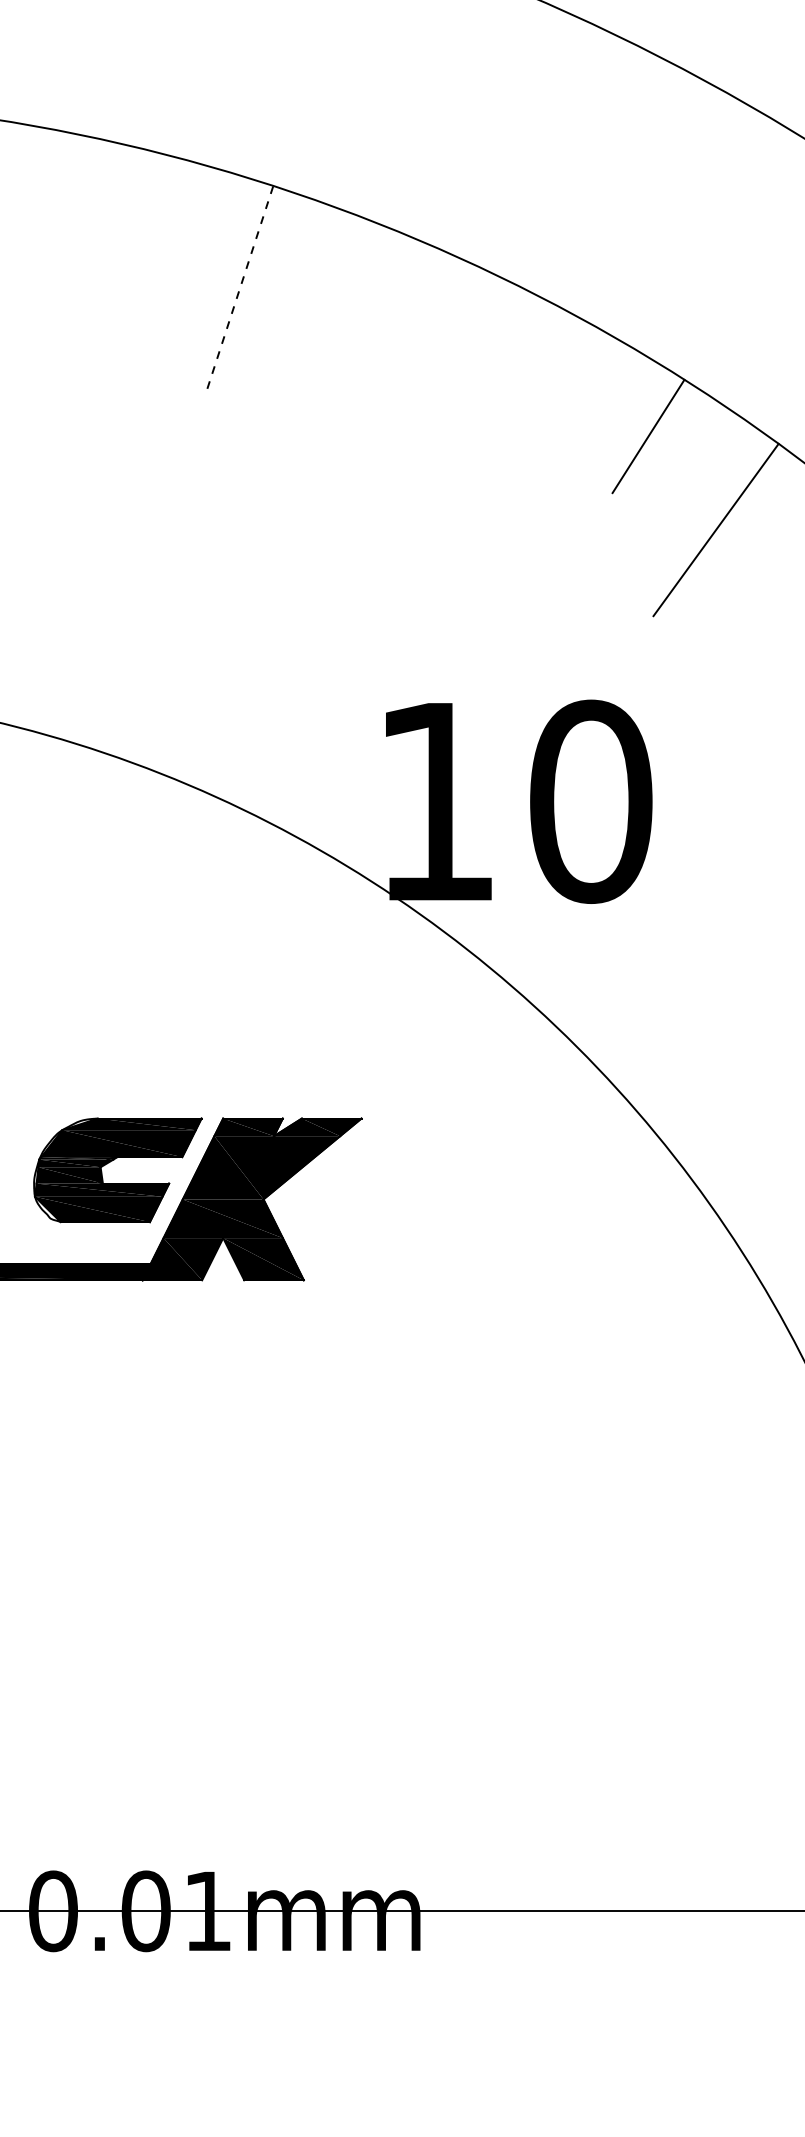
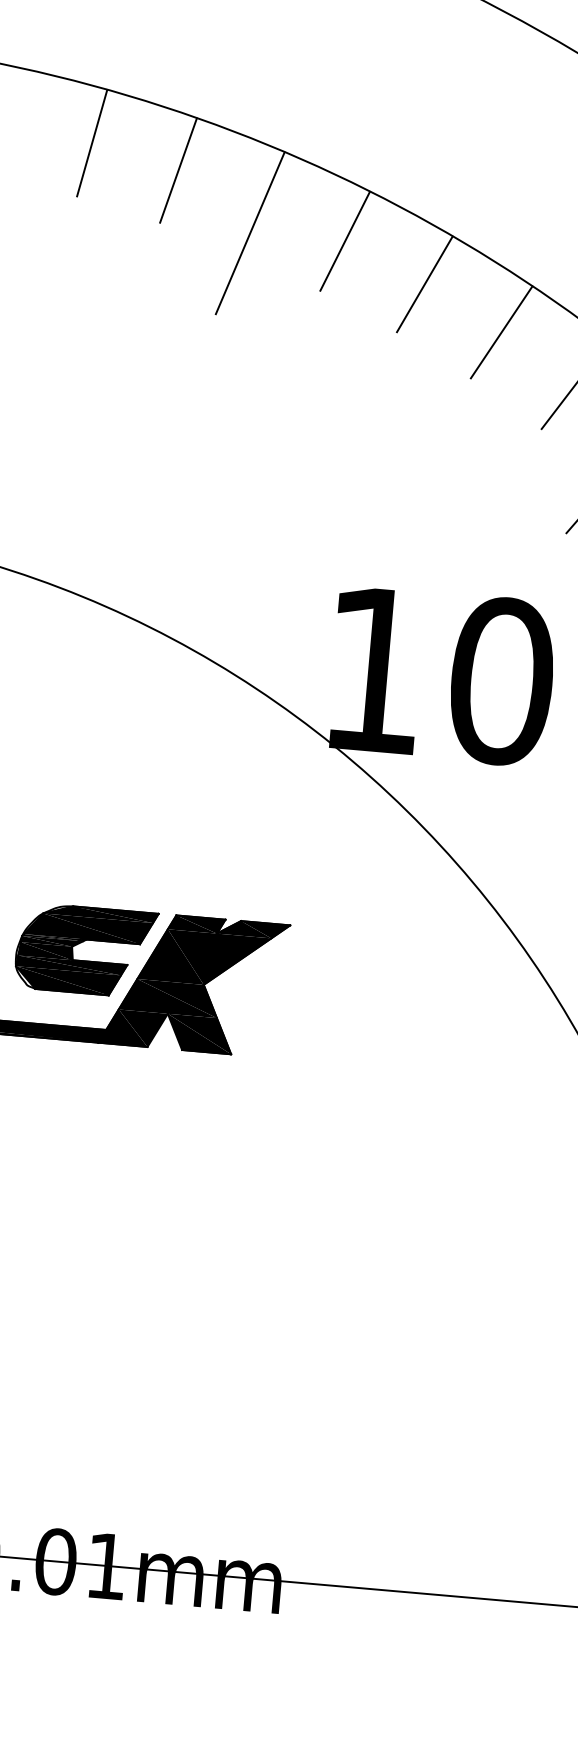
line: (39, 195) -> (91, 143), added
line: (146, 219) -> (178, 170), added
line: (355, 286) -> (345, 240), added
line: (240, 288) -> (250, 234), dashed -> solid
line: (455, 330) -> (424, 284), added
line: (553, 380) -> (501, 332), added

